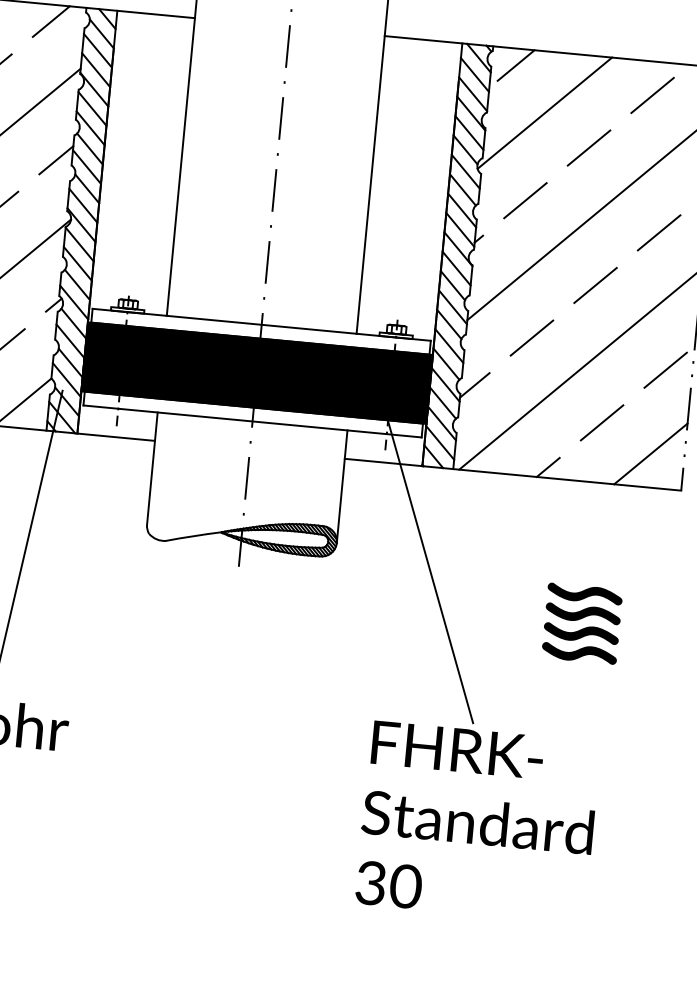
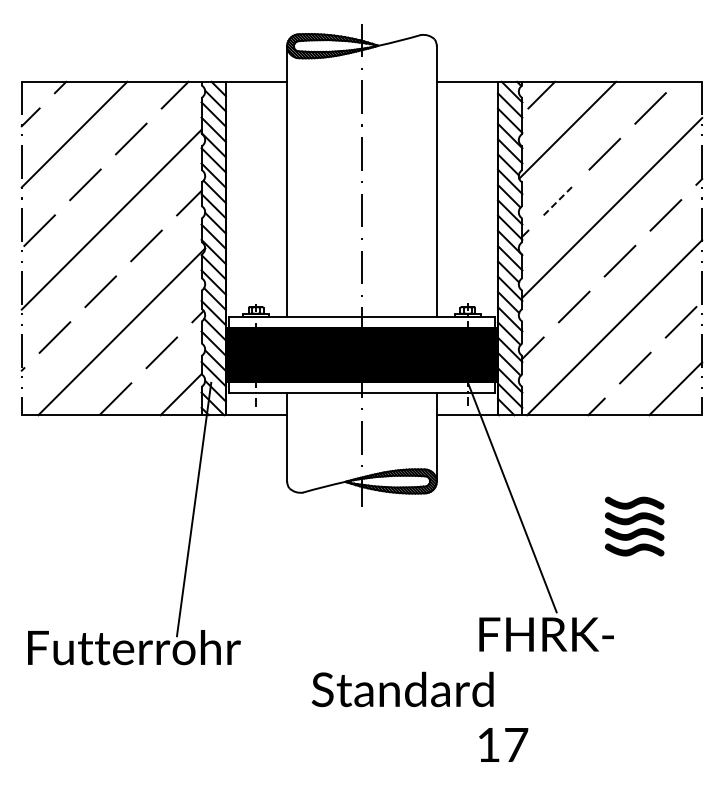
line: (524, 201) -> (558, 200), solid -> dashed
text: (477, 822) -> (402, 689), moved
text: (388, 884) -> (502, 744), 30 -> 17

